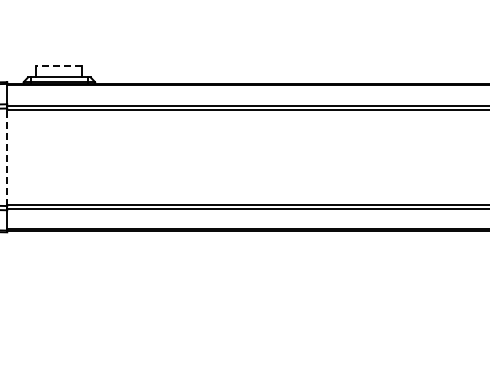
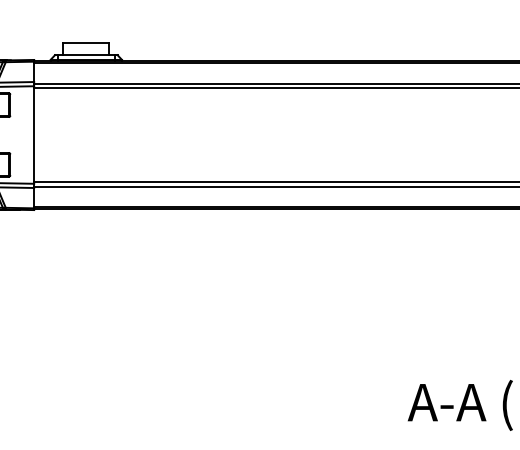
line: (58, 65) -> (85, 43), dashed -> solid
line: (7, 157) -> (34, 135), dashed -> solid

